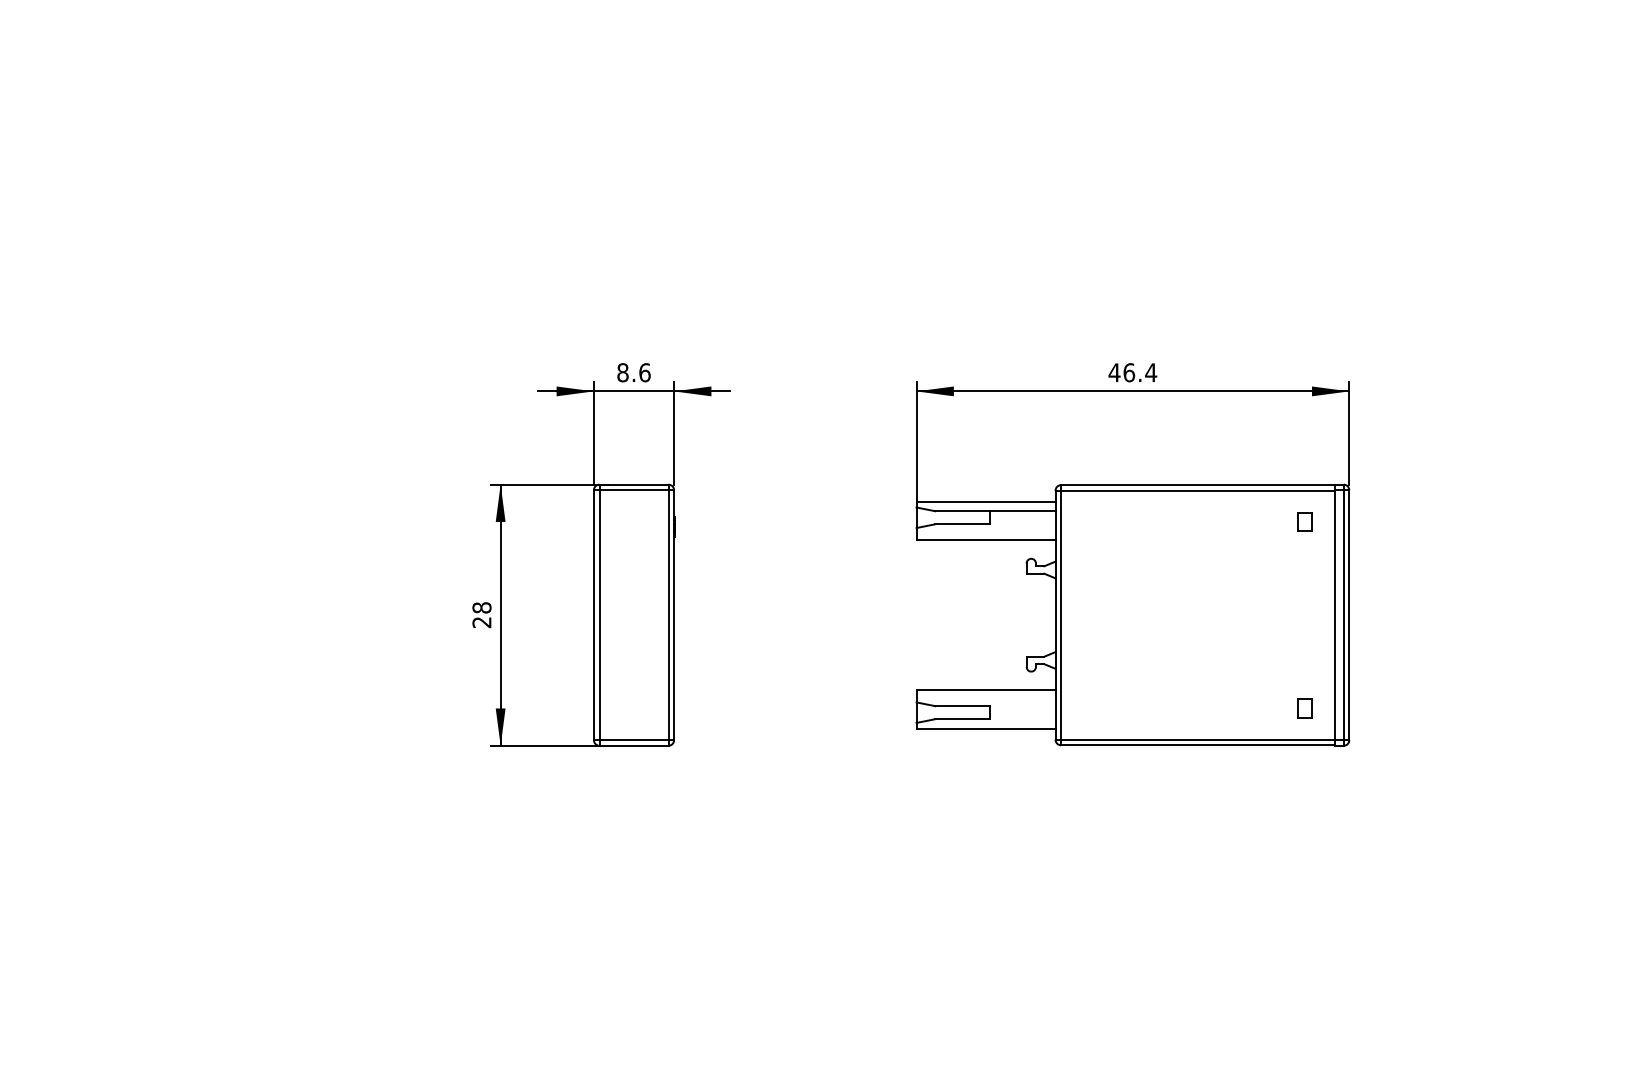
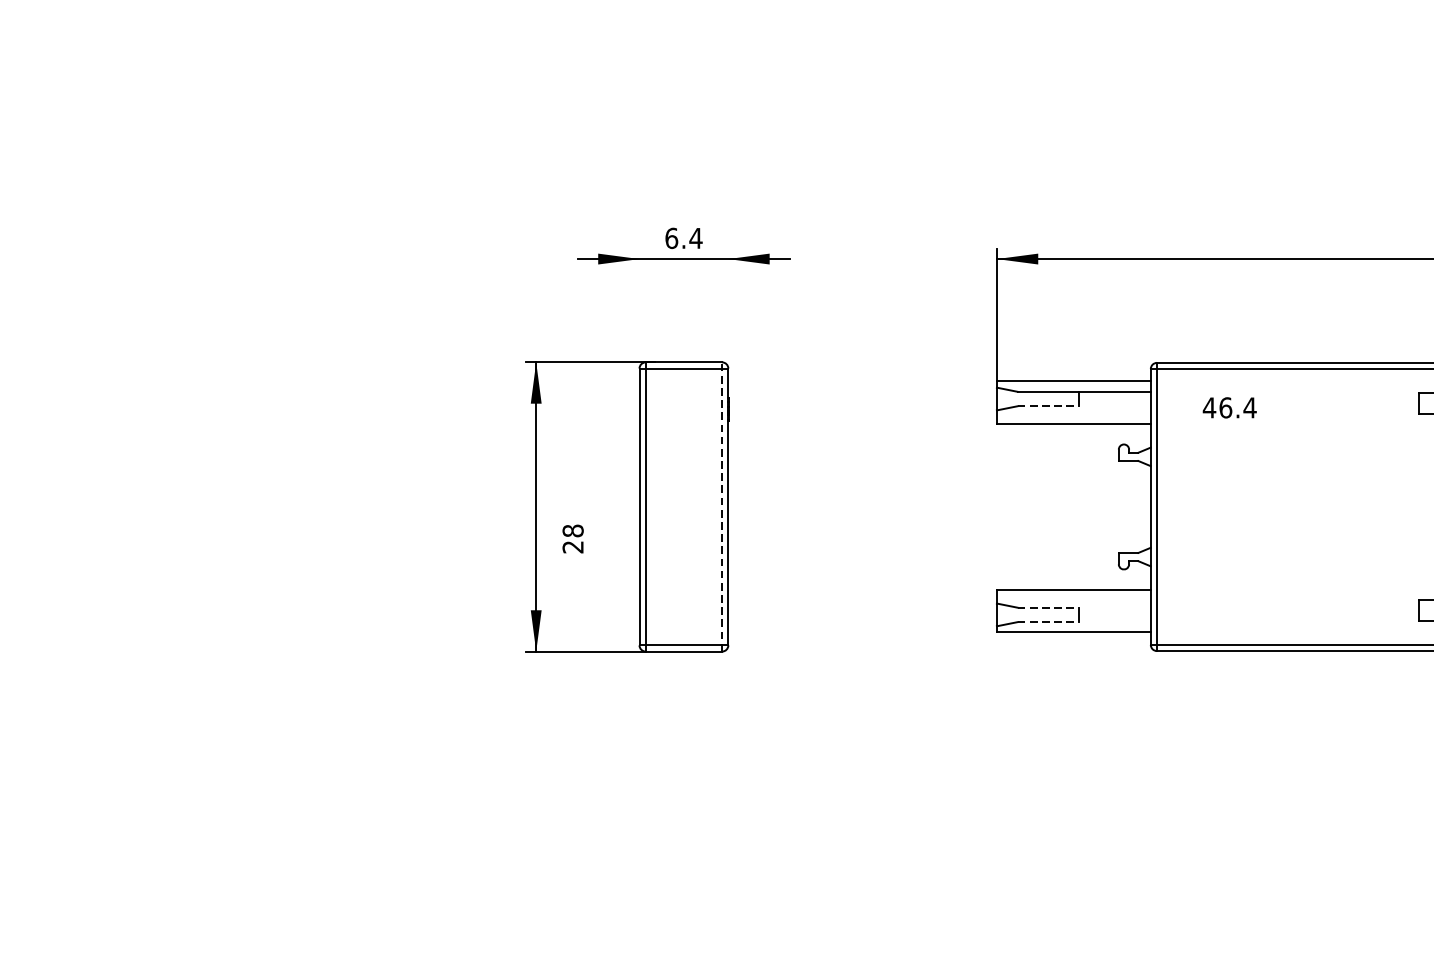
text: (633, 372) -> (683, 238), 8.6 -> 6.4
text: (1132, 372) -> (1229, 407), moved
line: (593, 433) -> (639, 305), removed
line: (674, 433) -> (728, 305), removed
line: (962, 524) -> (1047, 406), solid -> dashed
text: (481, 615) -> (572, 539), moved
line: (668, 615) -> (722, 507), solid -> dashed
line: (962, 706) -> (1047, 608), solid -> dashed
line: (962, 719) -> (1047, 622), solid -> dashed

